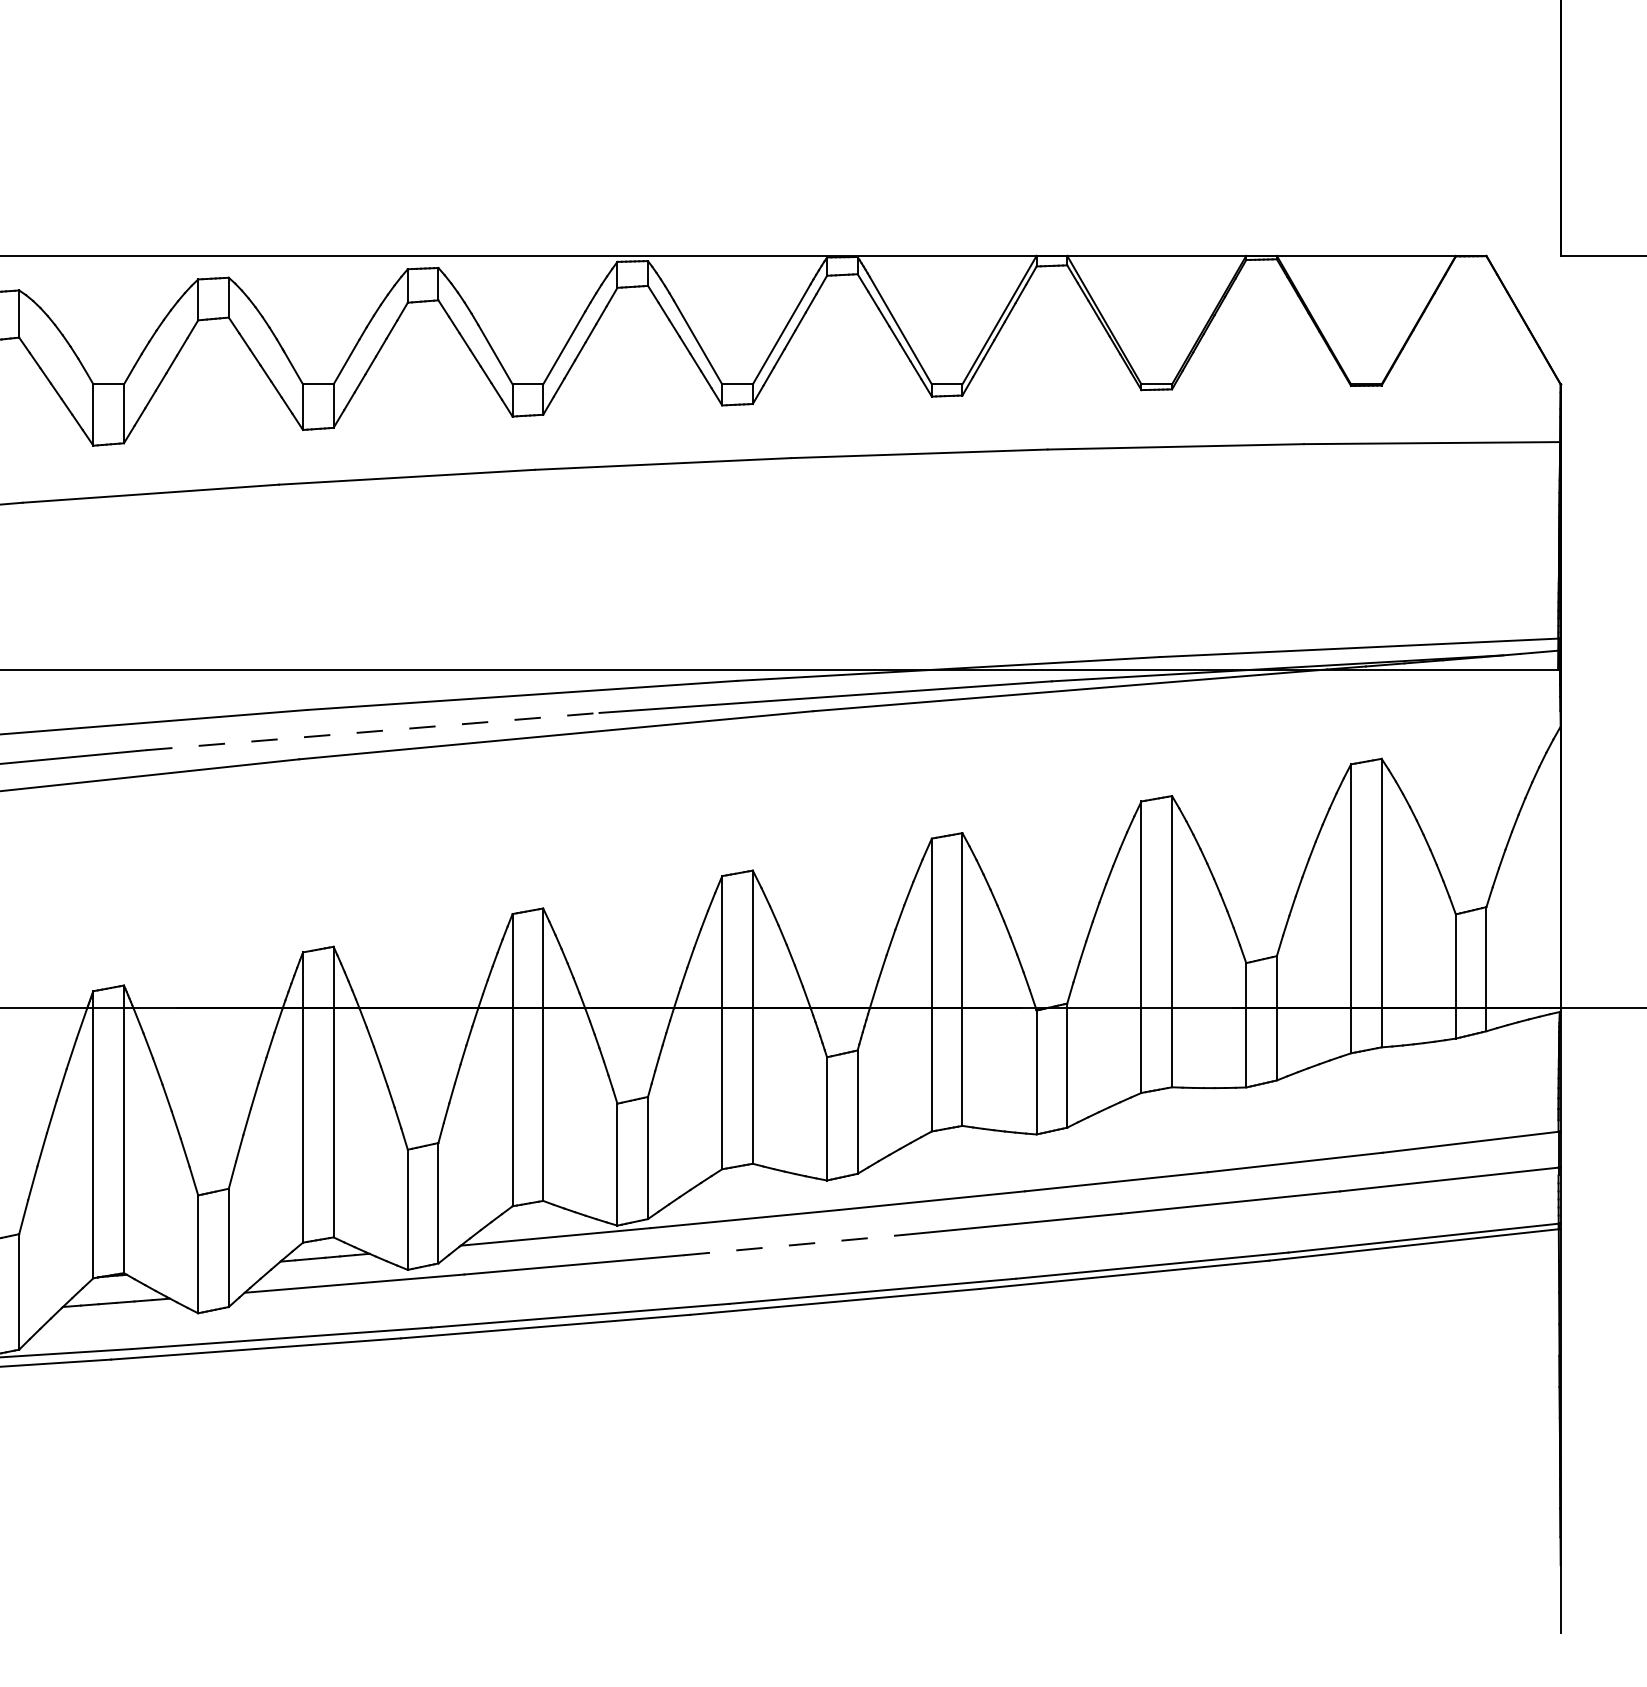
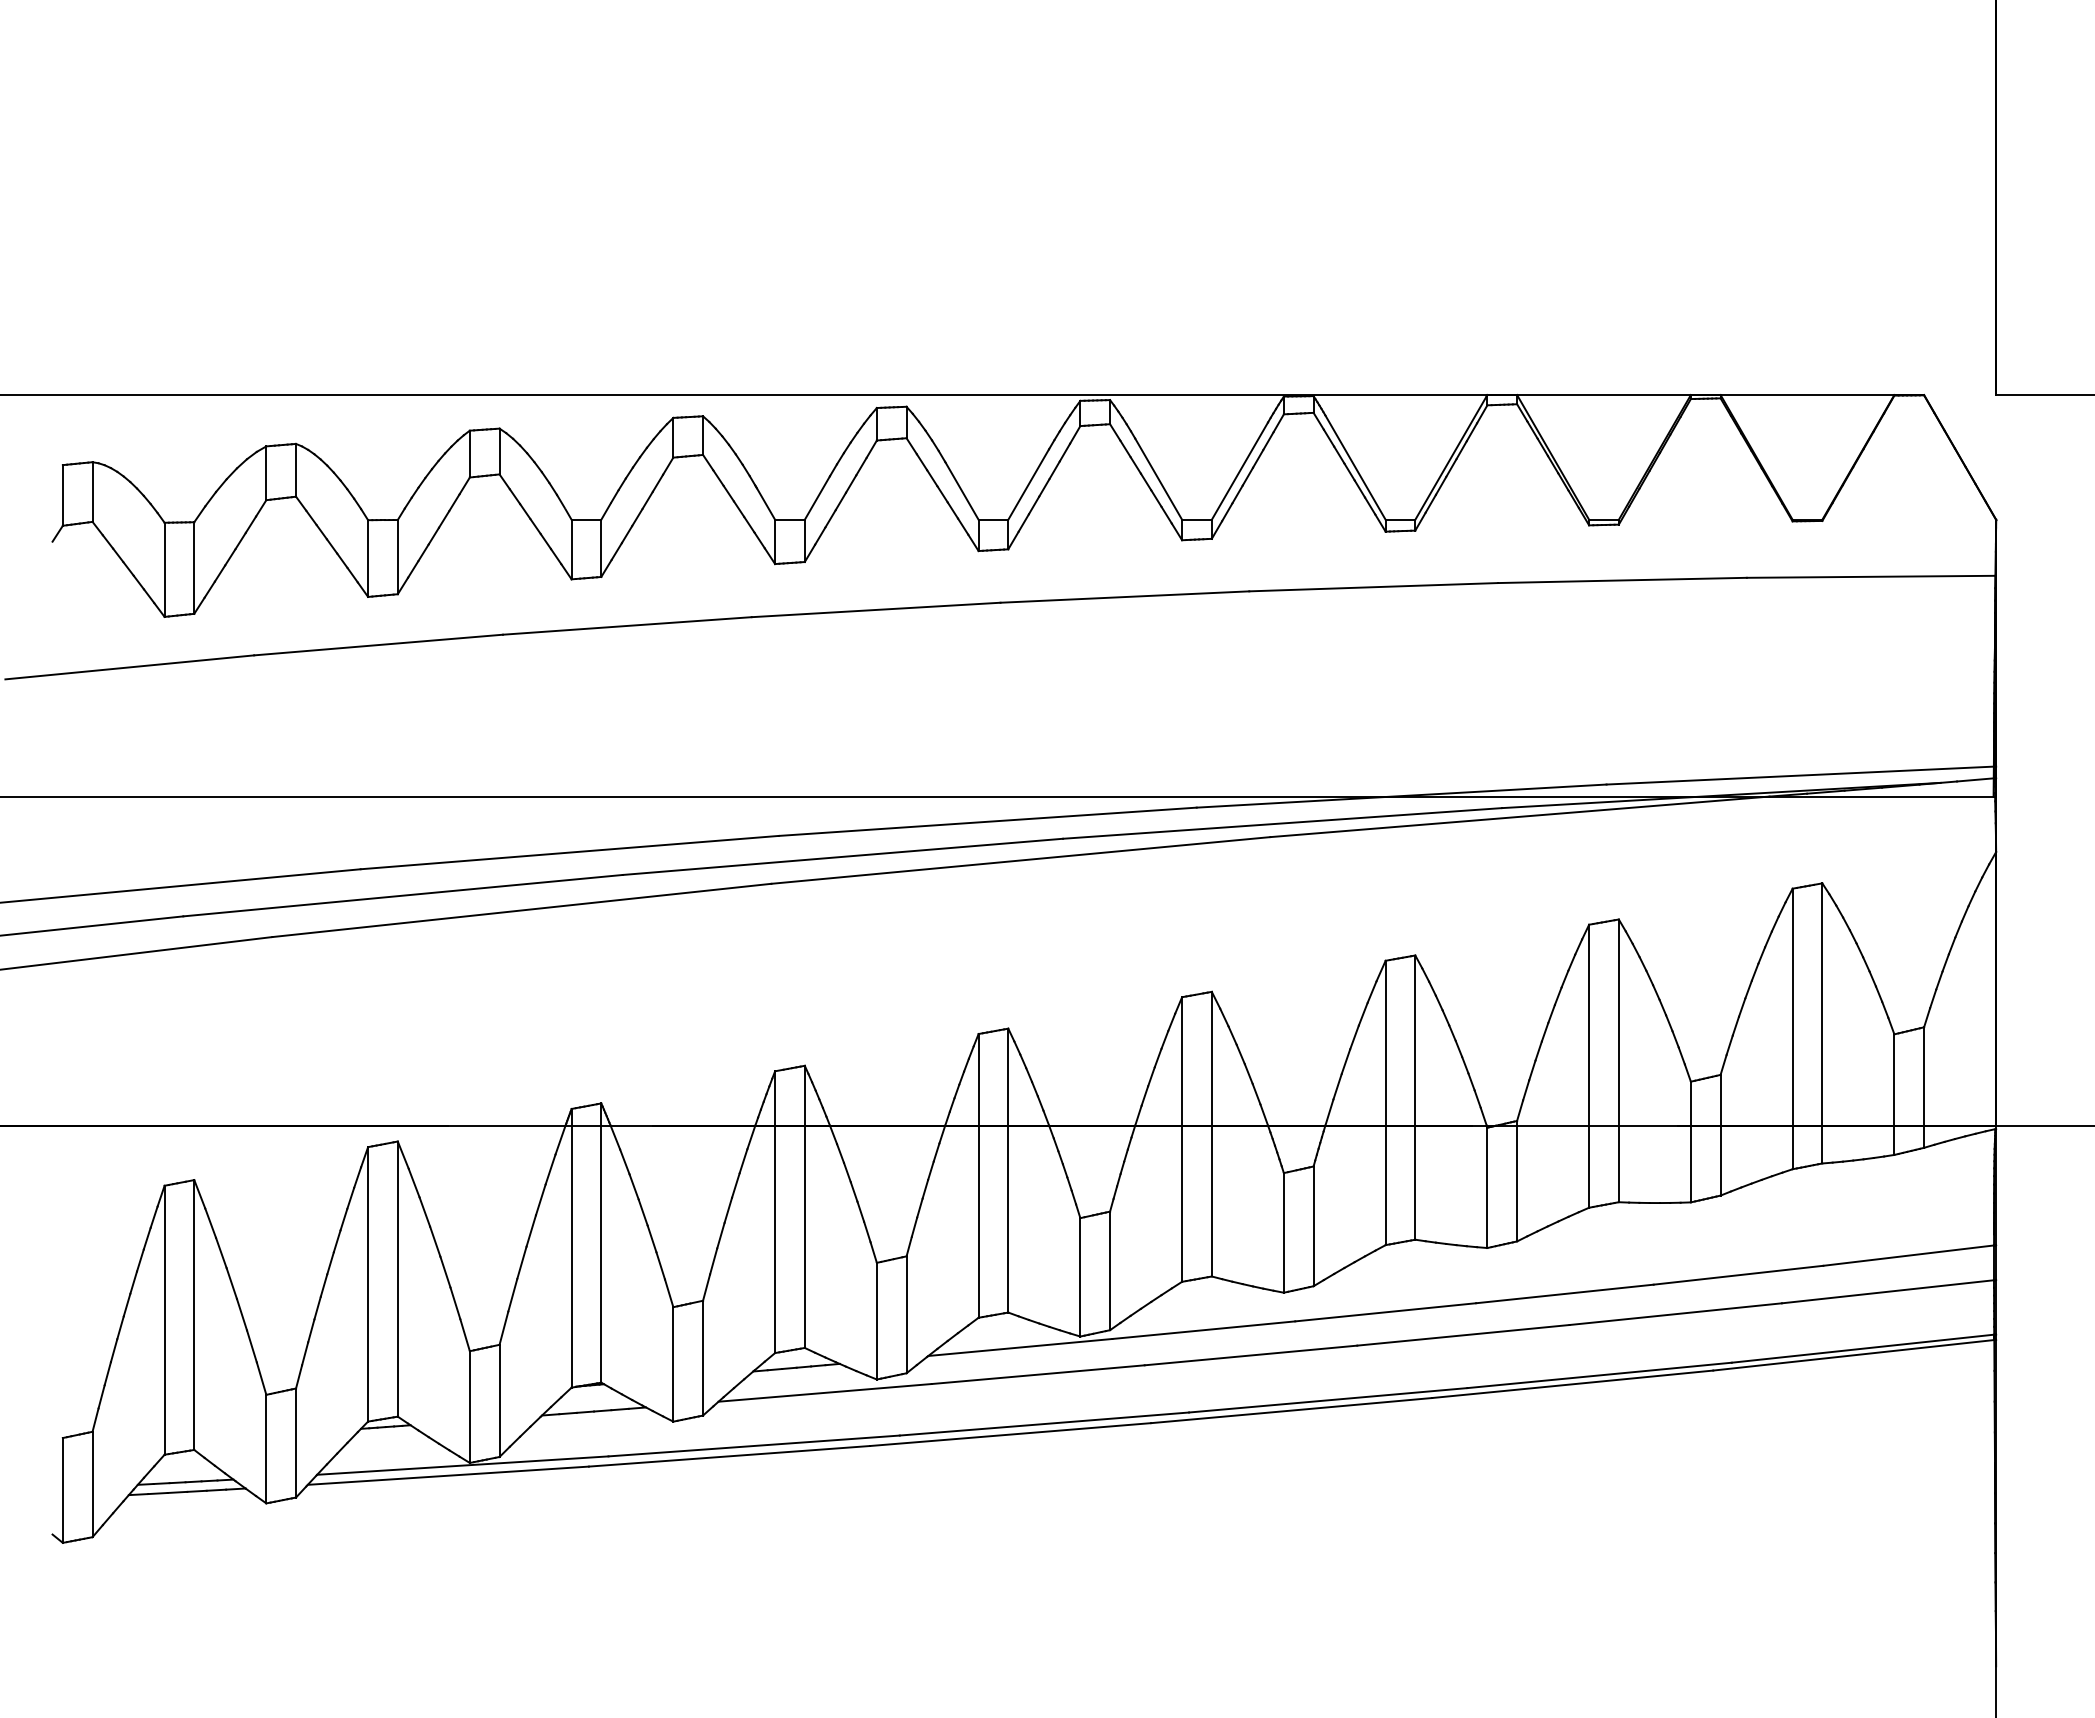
line: (372, 731) -> (842, 856), dashed -> solid
line: (792, 1245) -> (1250, 1355), dashed -> solid

